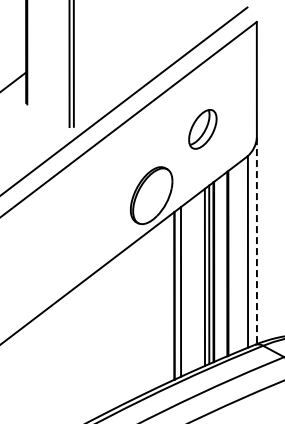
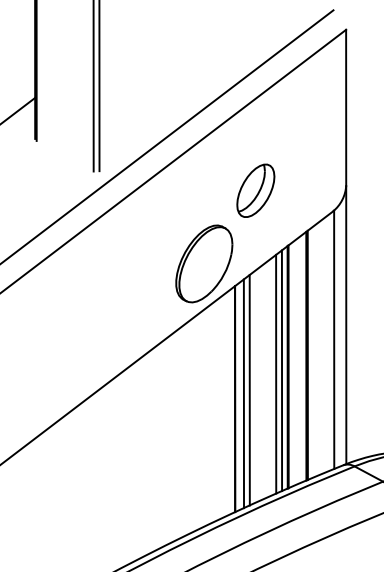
part: (202, 129) -> (255, 190), moved
line: (256, 241) -> (345, 325), dashed -> solid
line: (185, 288) -> (249, 389), added

